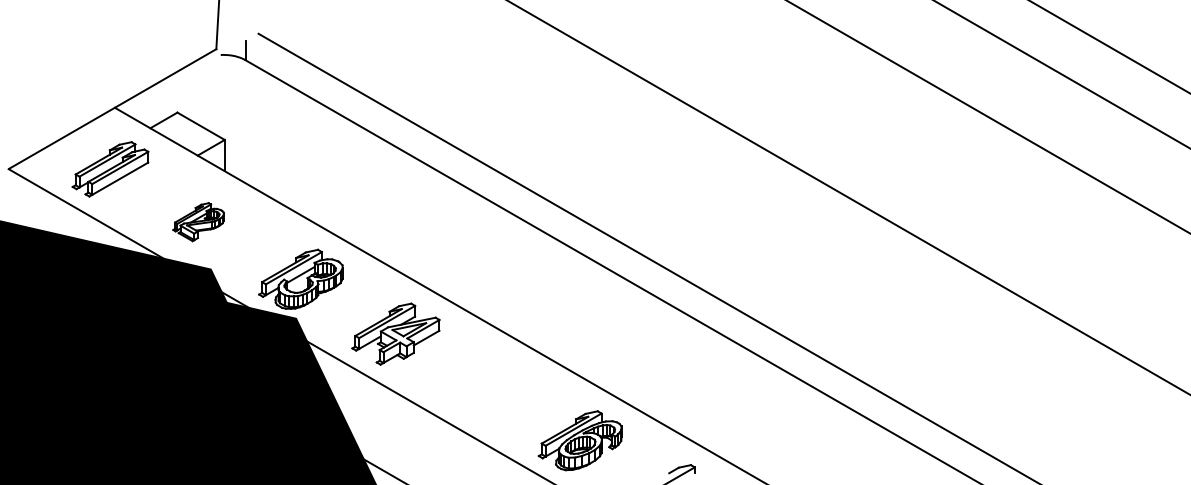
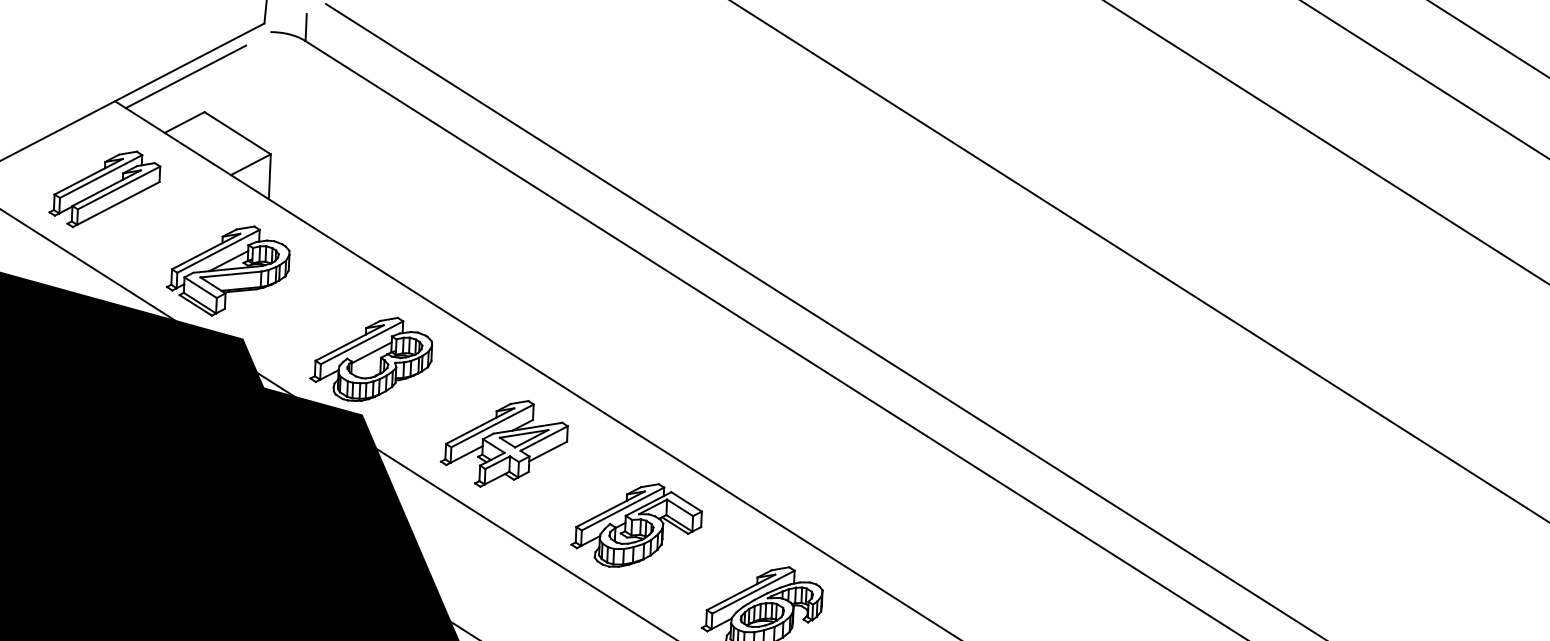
line: (163, 88) -> (186, 76), added
part: (198, 221) -> (227, 269), size x1.67
part: (490, 386) -> (636, 524), added

